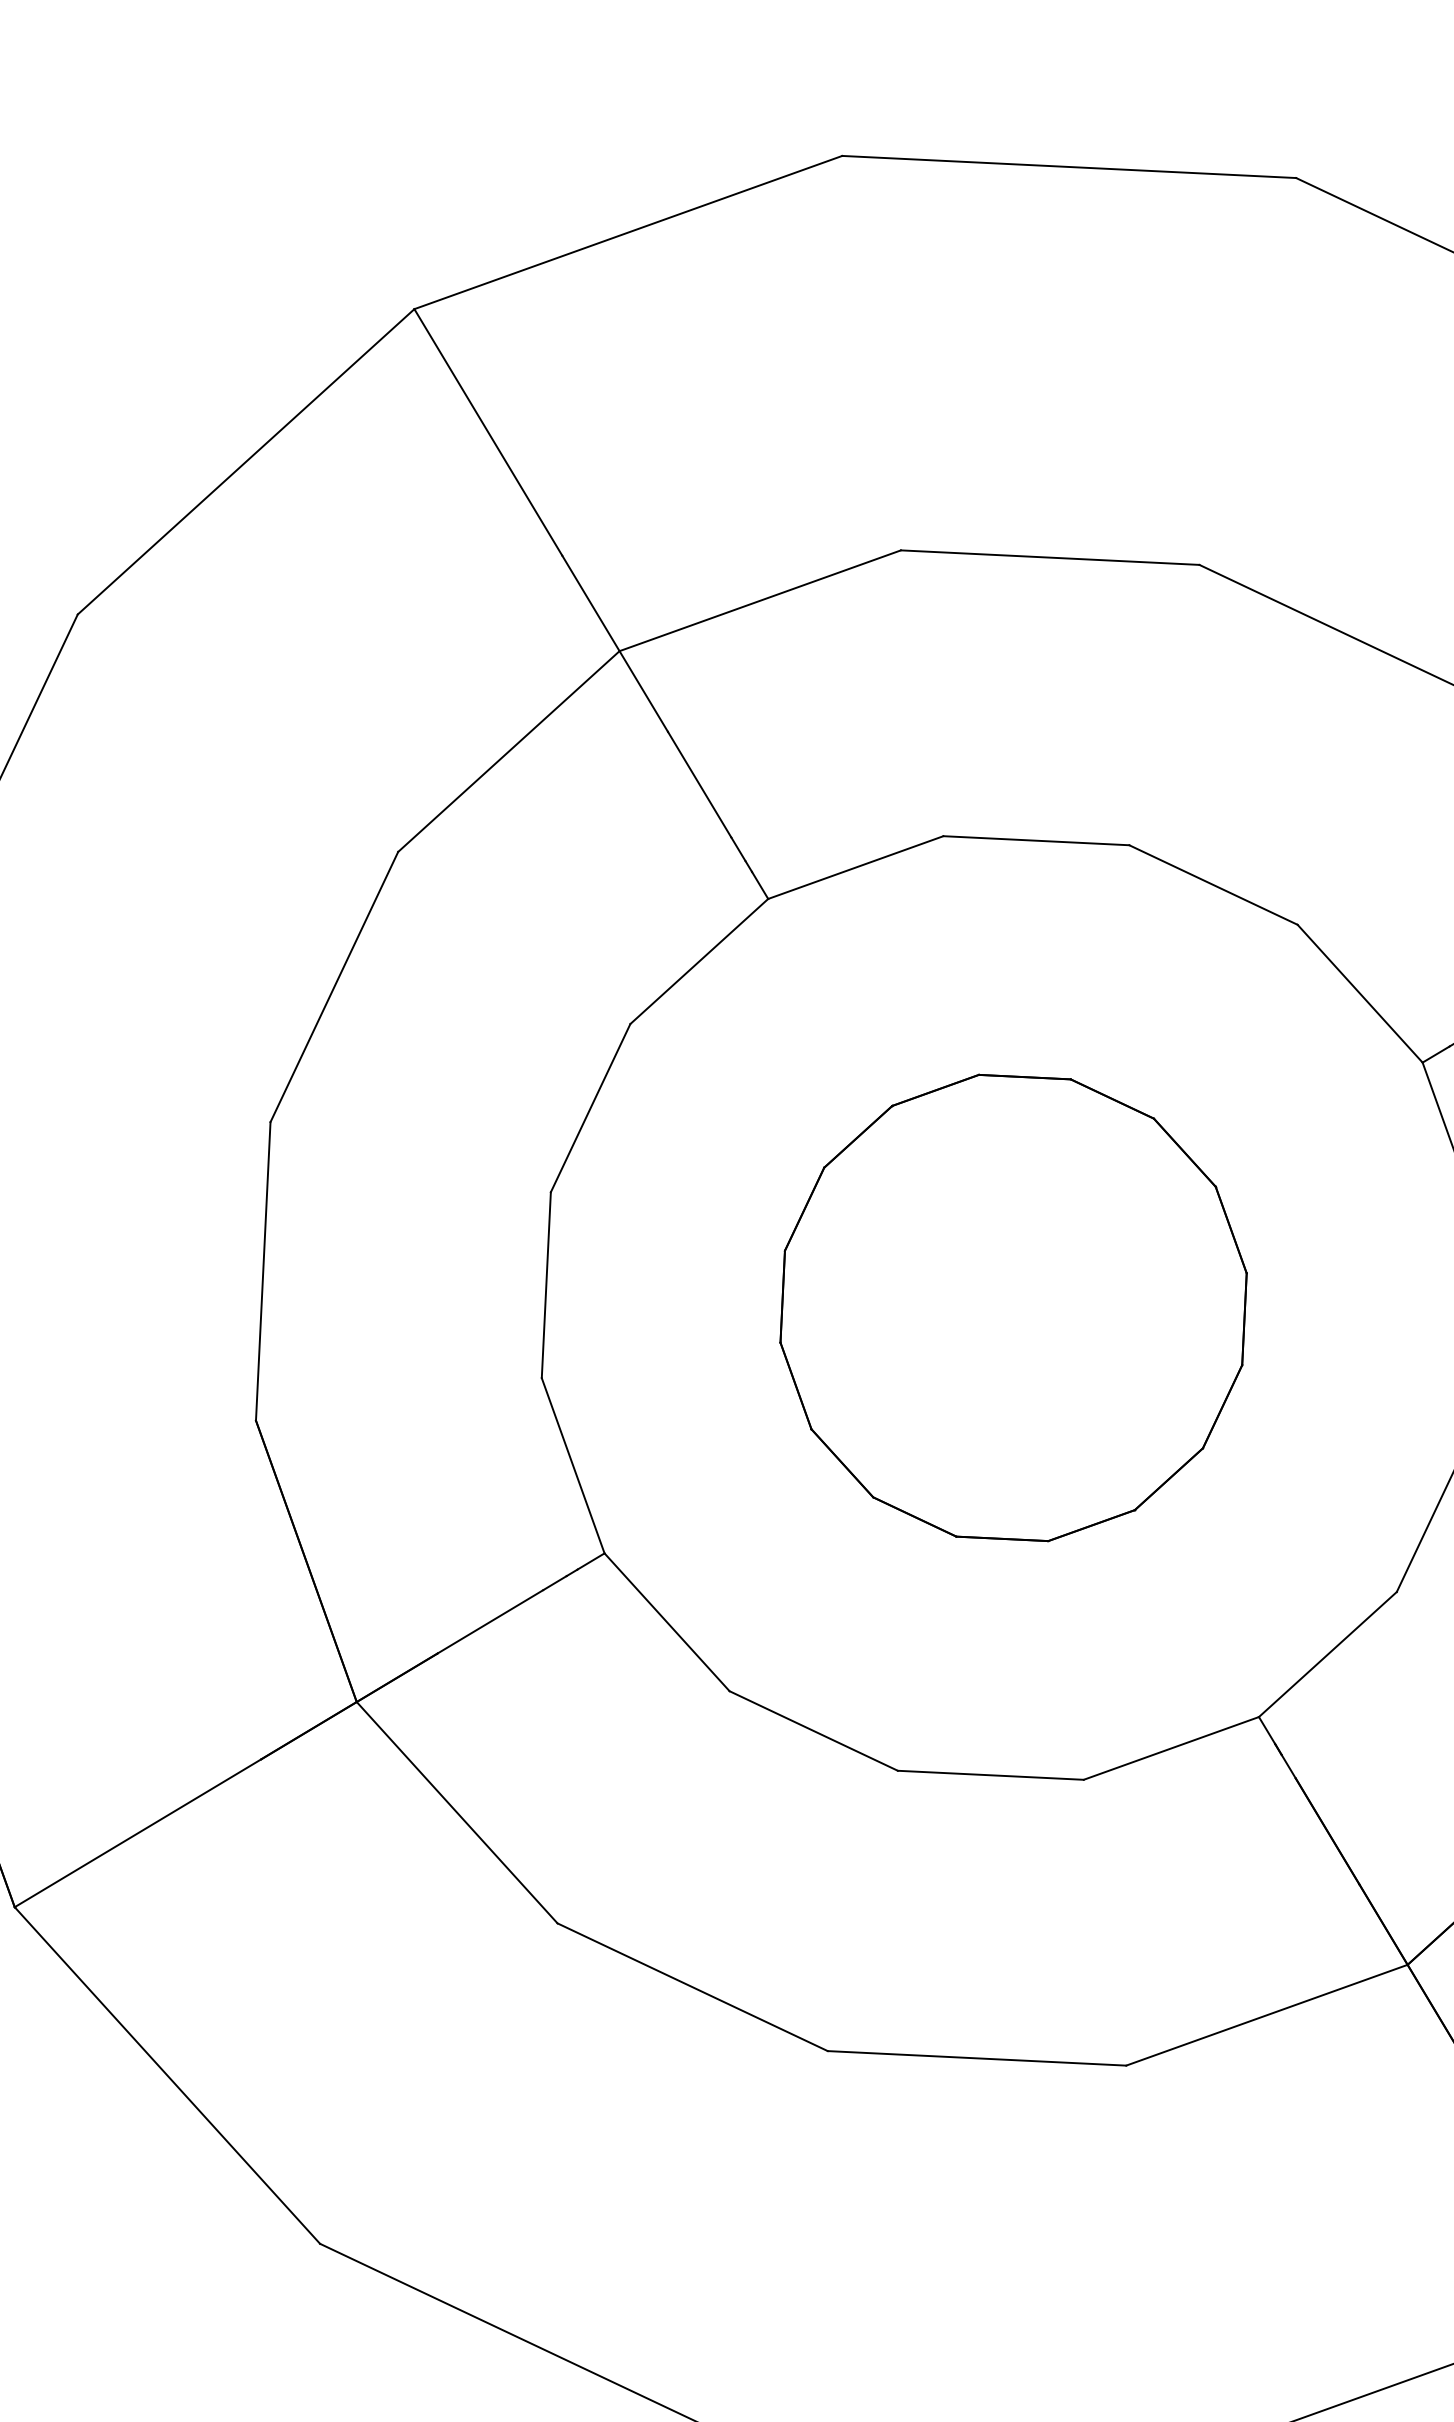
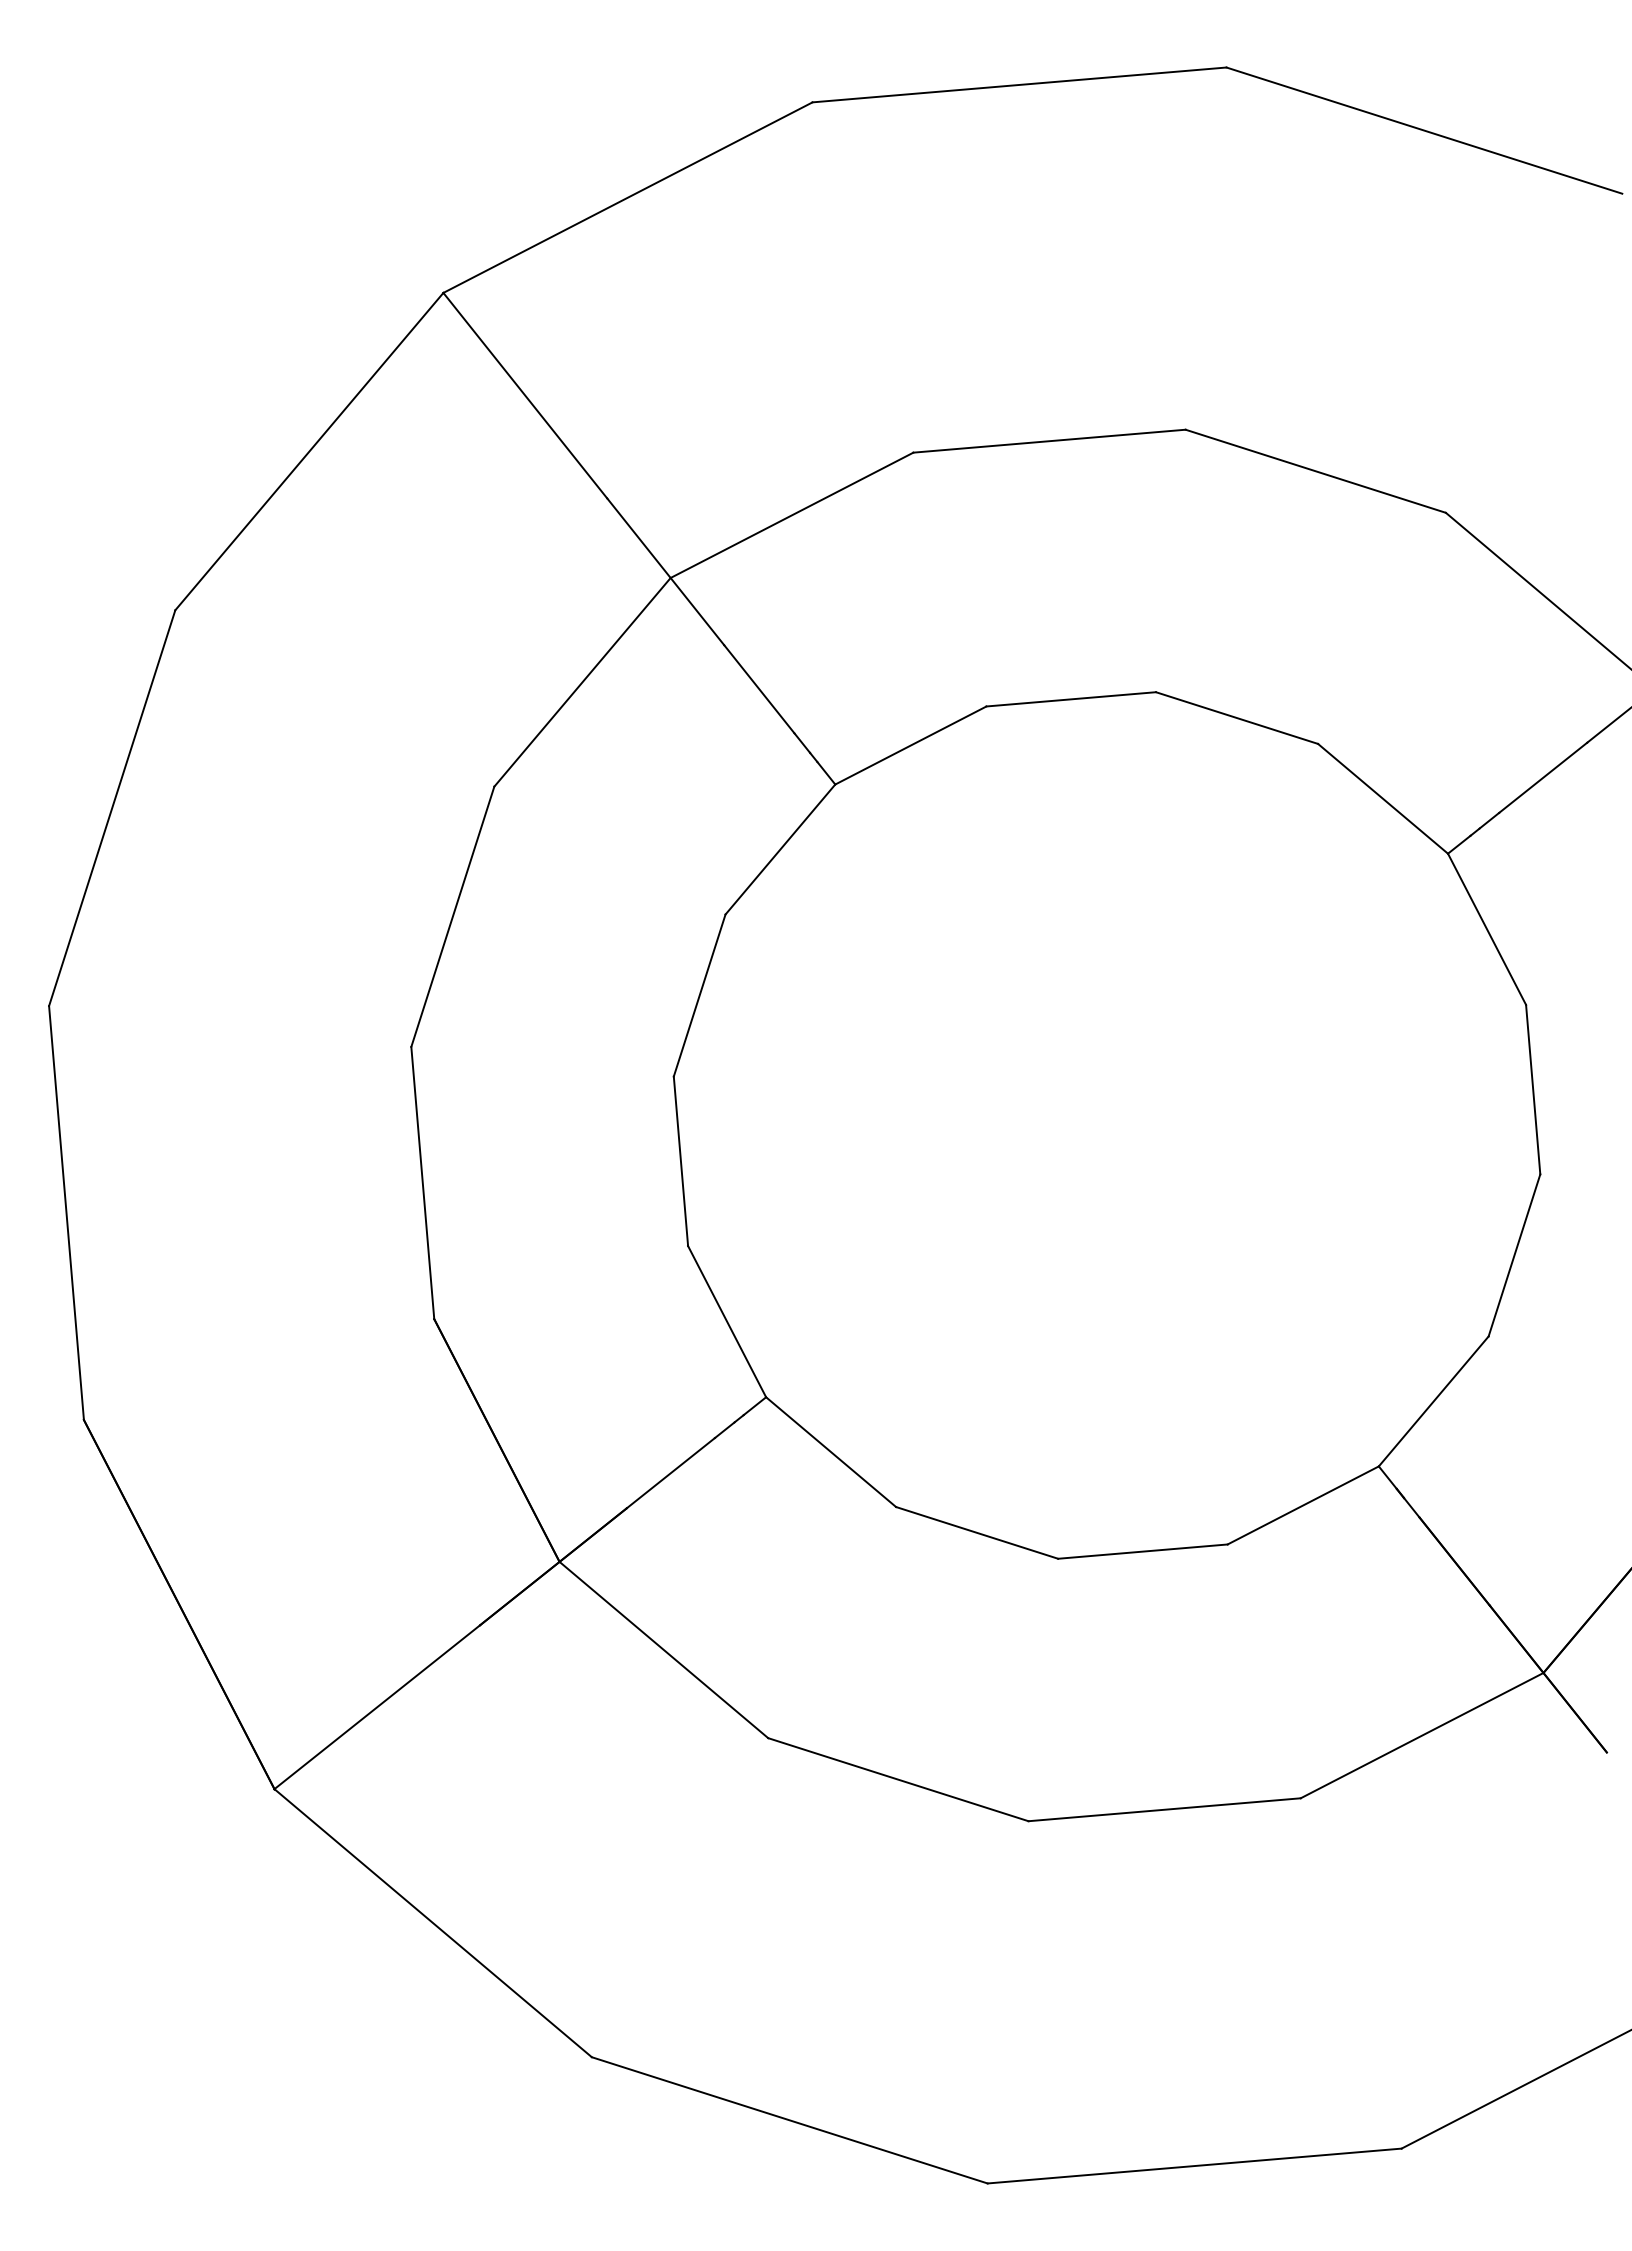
part: (1012, 1307) -> (1106, 1125), removed

